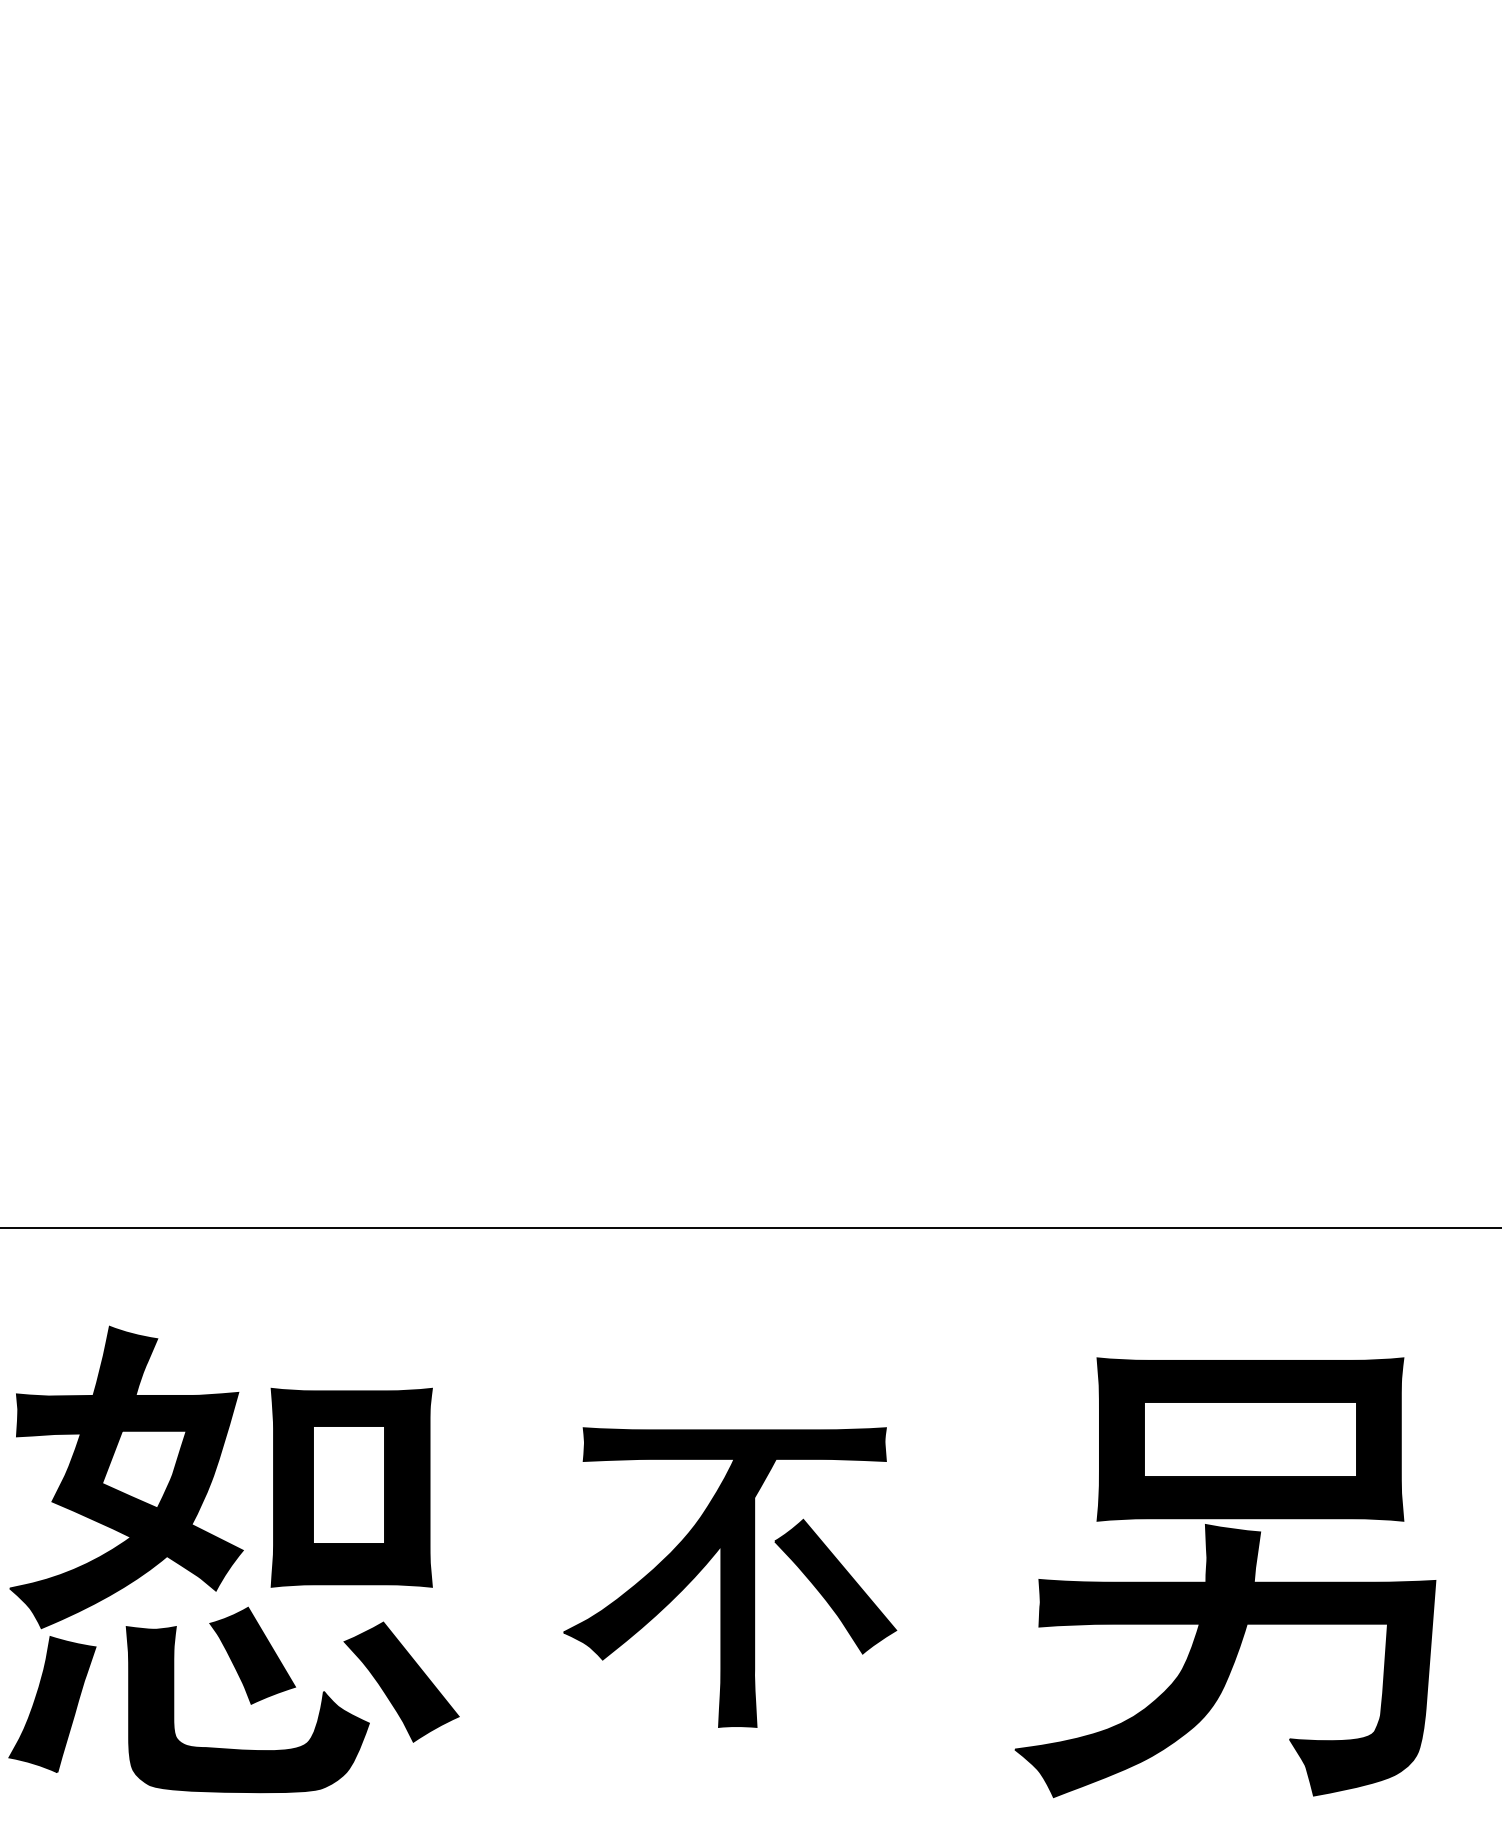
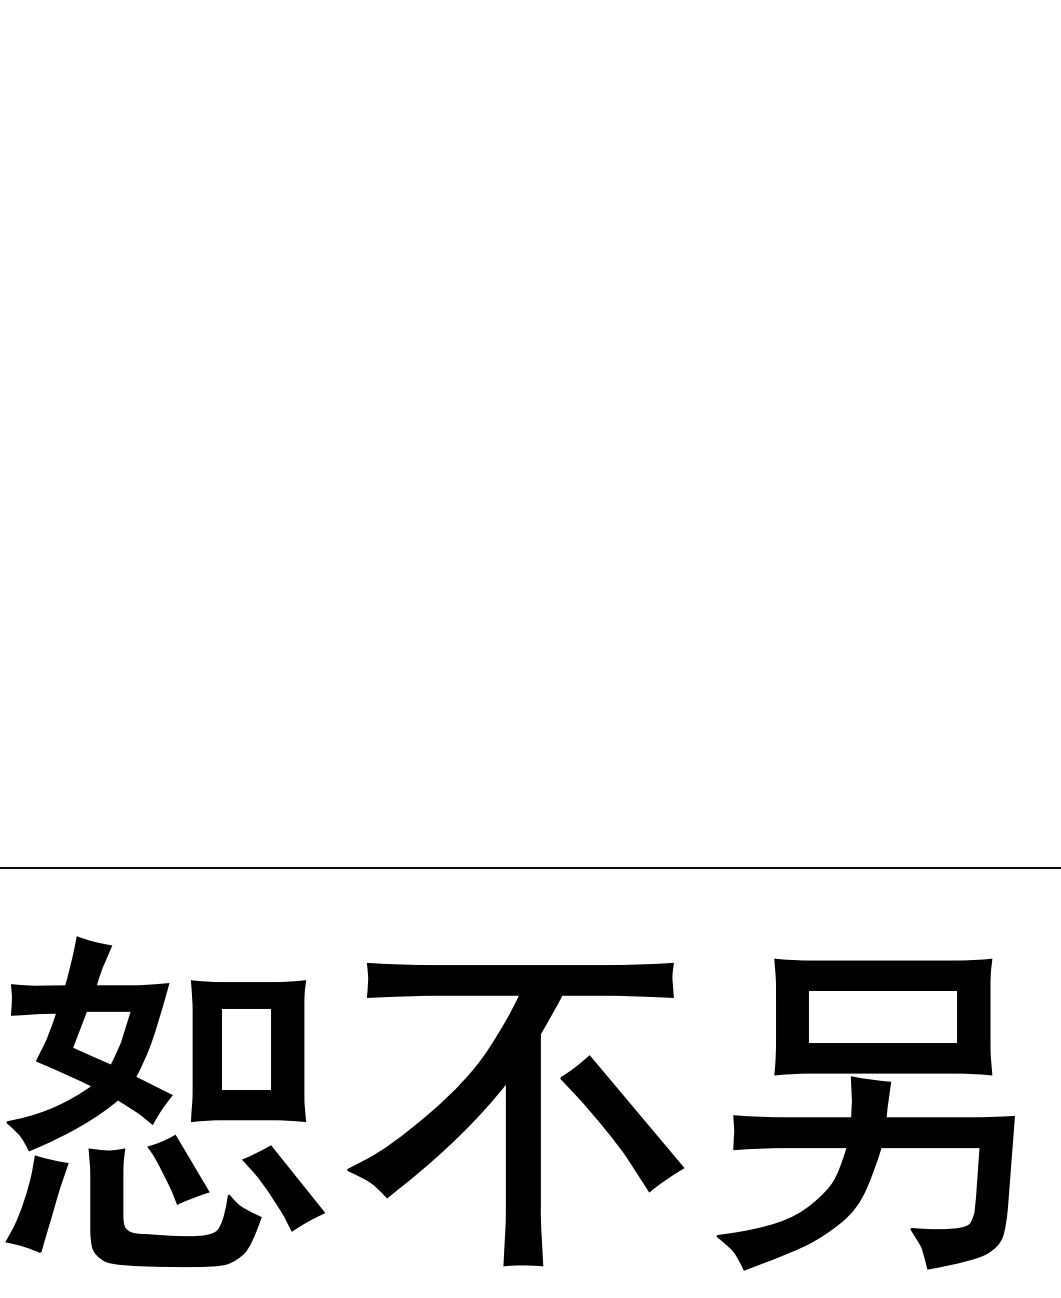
part: (730, 1577) -> (516, 1114), size x1.43

